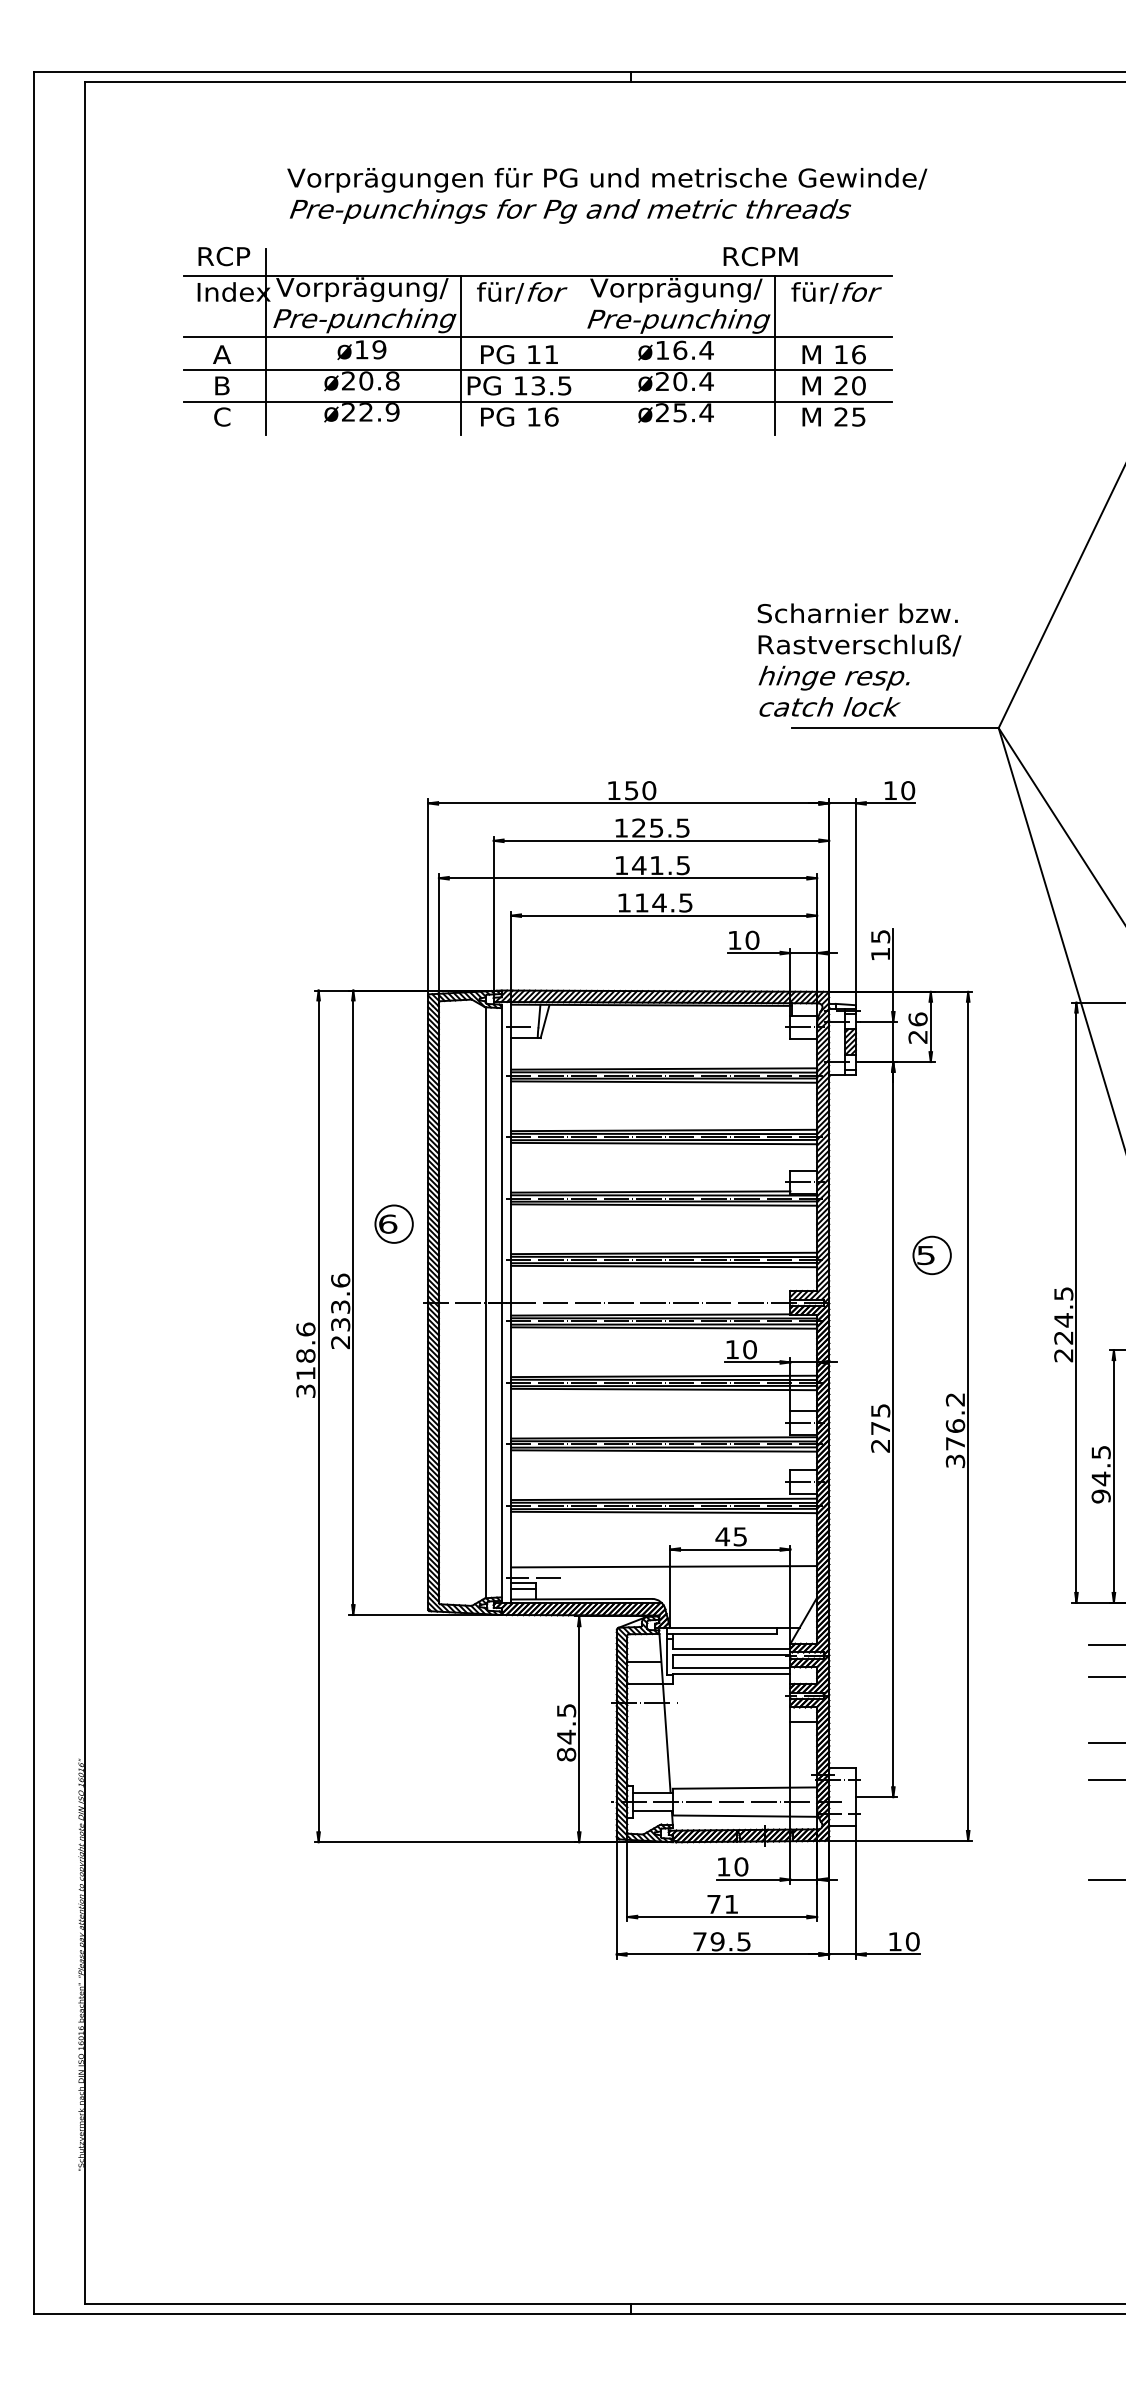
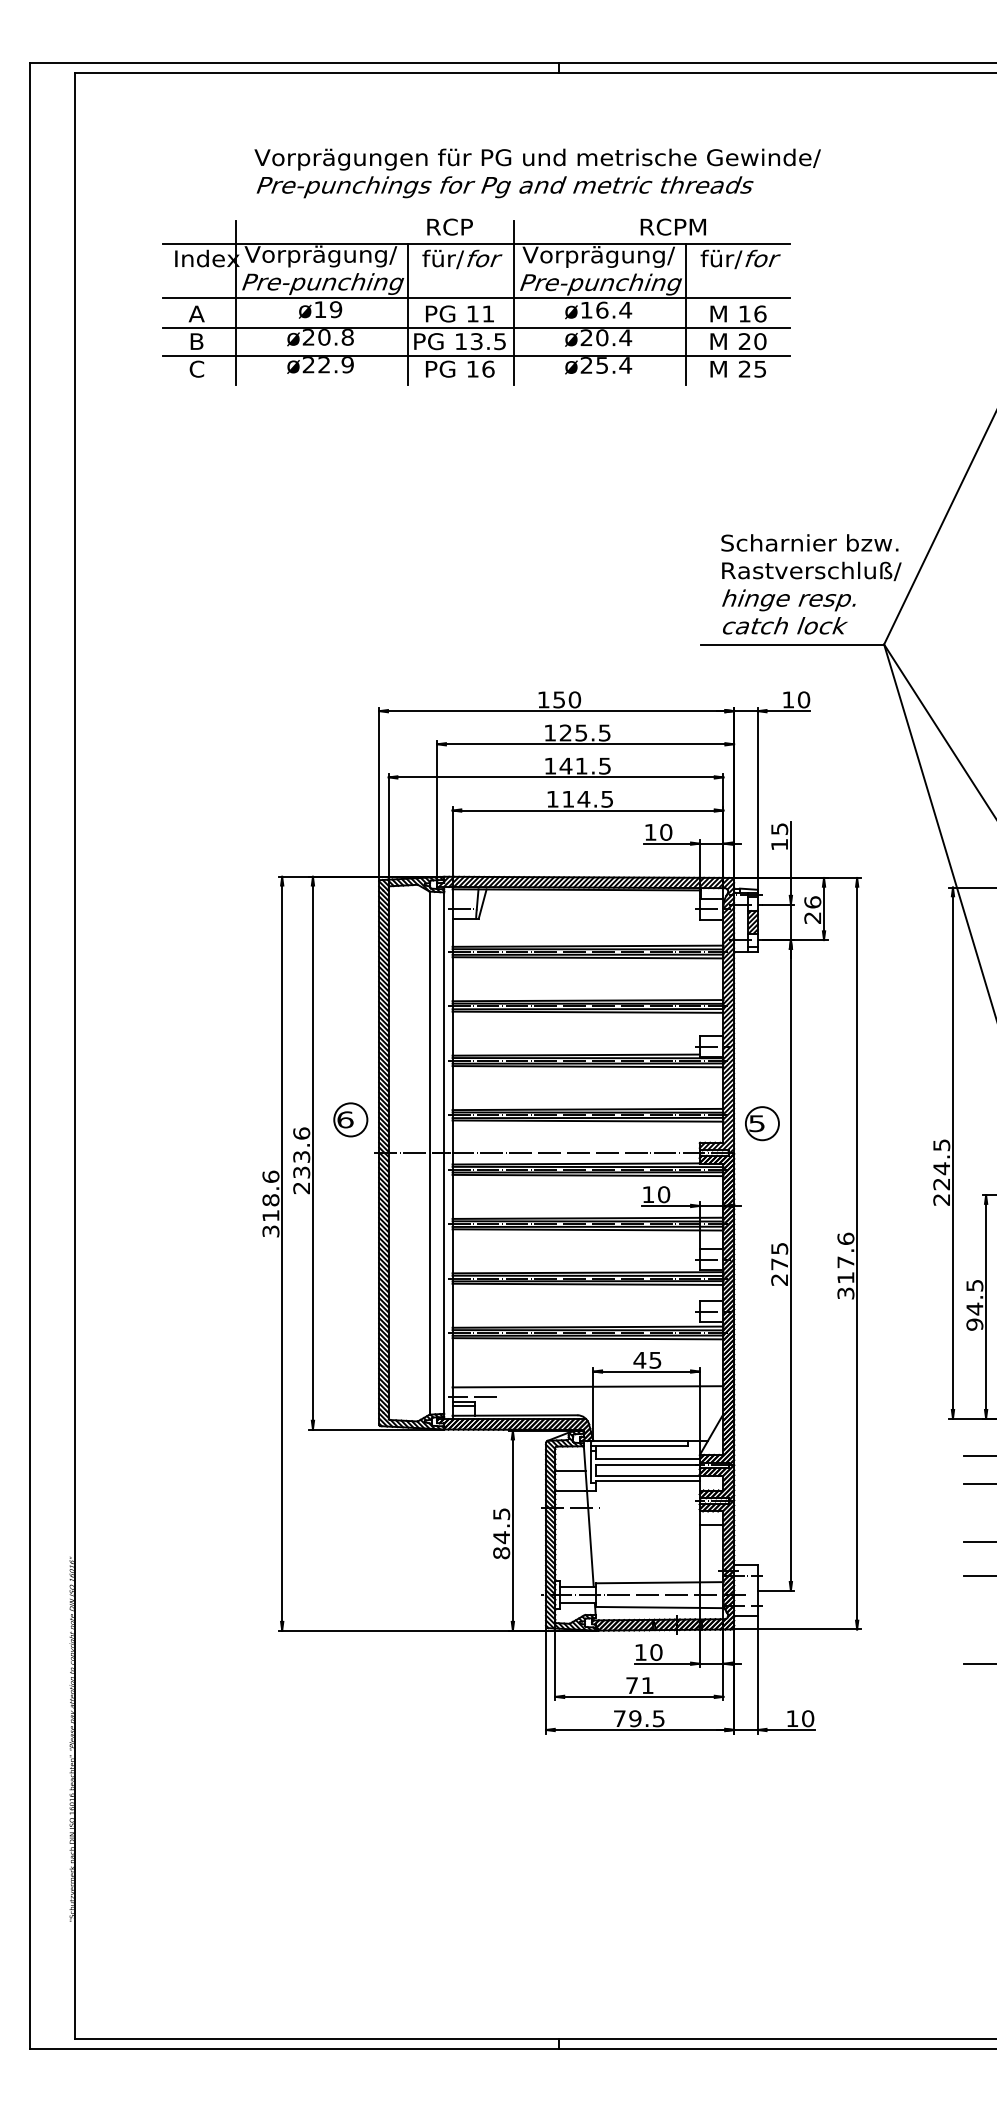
text: (224, 256) -> (450, 227), moved
line: (580, 341) -> (513, 302), added
text: (859, 659) -> (811, 583), moved
part: (393, 1223) -> (350, 1119), moved
part: (931, 1255) -> (761, 1123), moved
text: (955, 1421) -> (845, 1258), 376.2 -> 317.6

